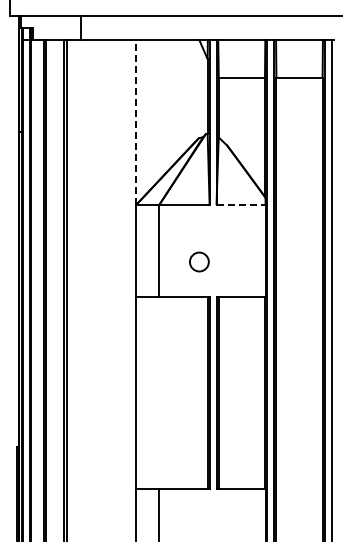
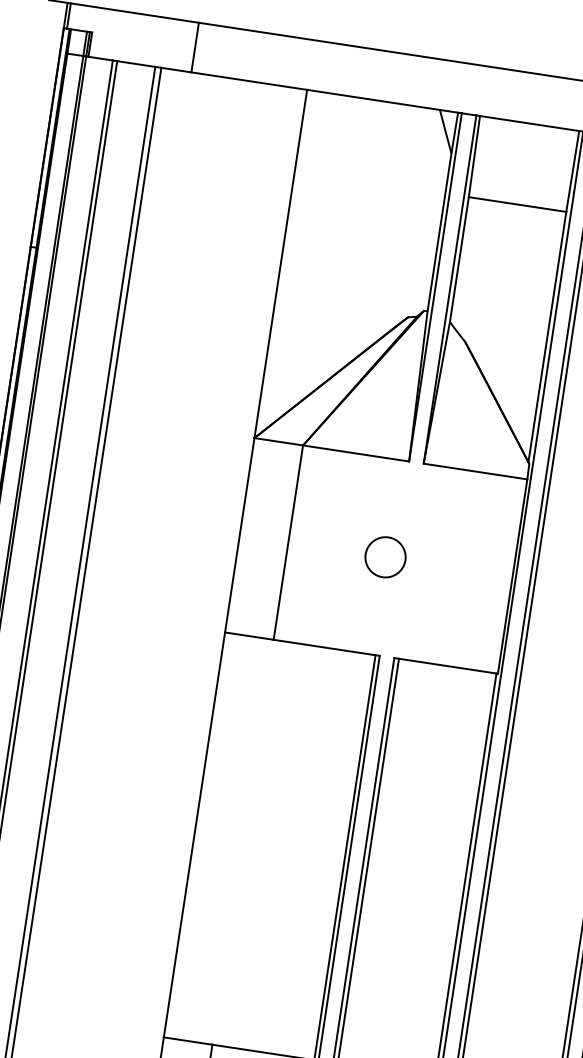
line: (136, 122) -> (281, 264), dashed -> solid
line: (241, 204) -> (476, 470), dashed -> solid
circle: (199, 261) -> (385, 556), moved

